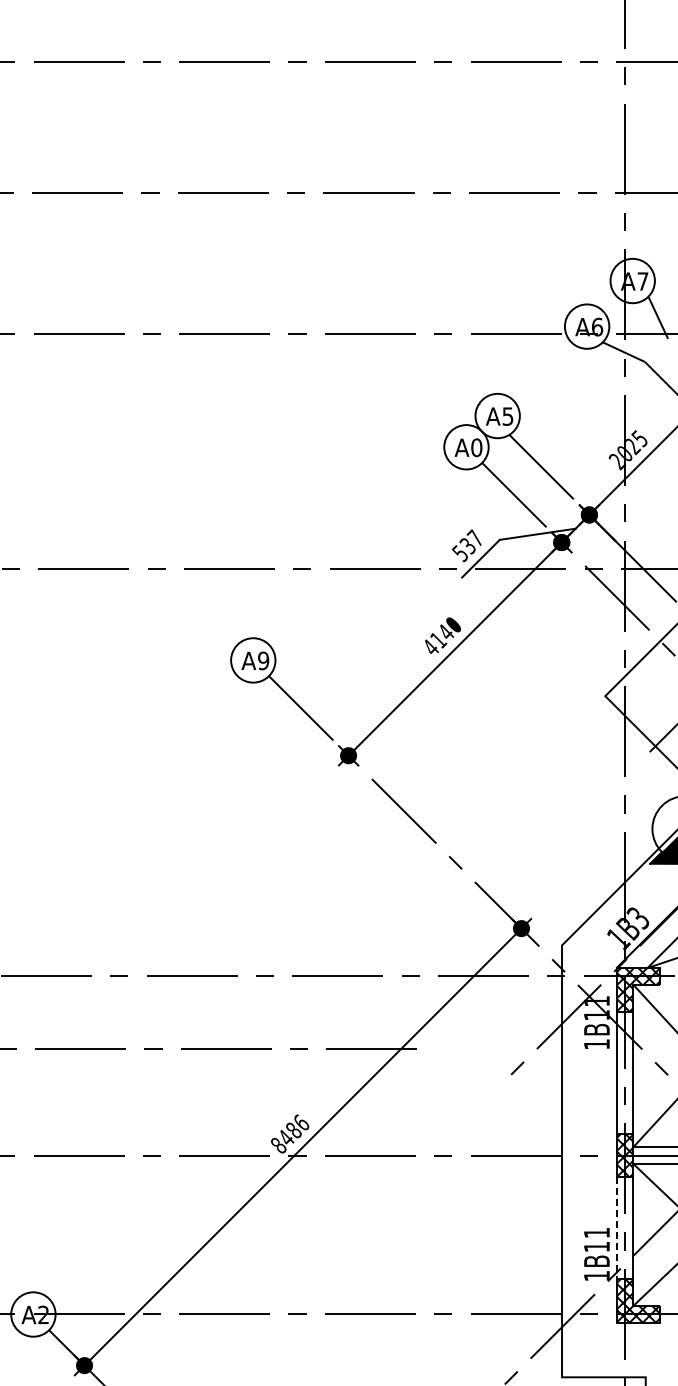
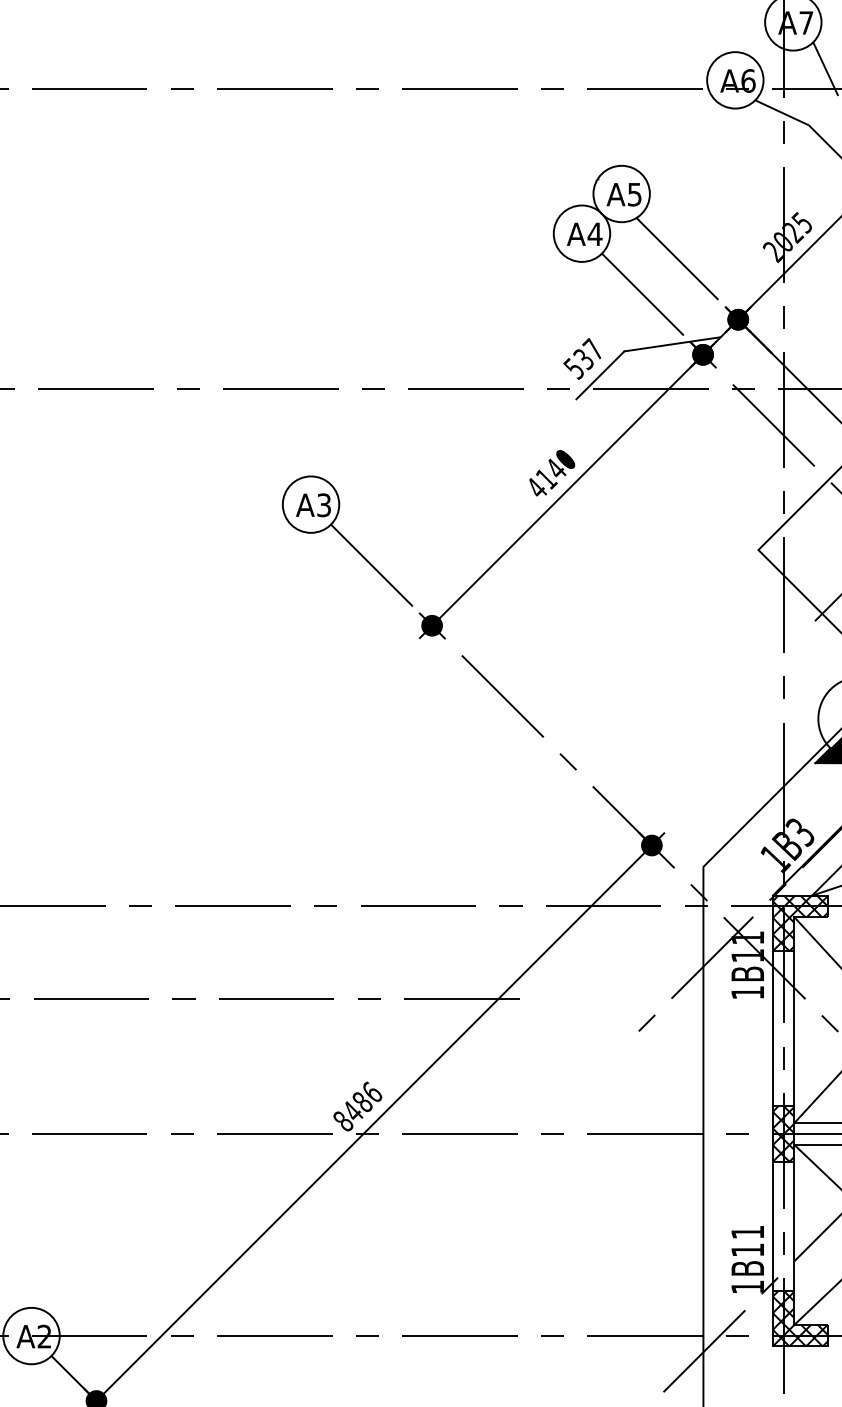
text: (476, 447) -> (594, 233), A0 -> A4
text: (263, 660) -> (323, 504), A9 -> A3
line: (616, 1228) -> (772, 1226), dashed -> solid

